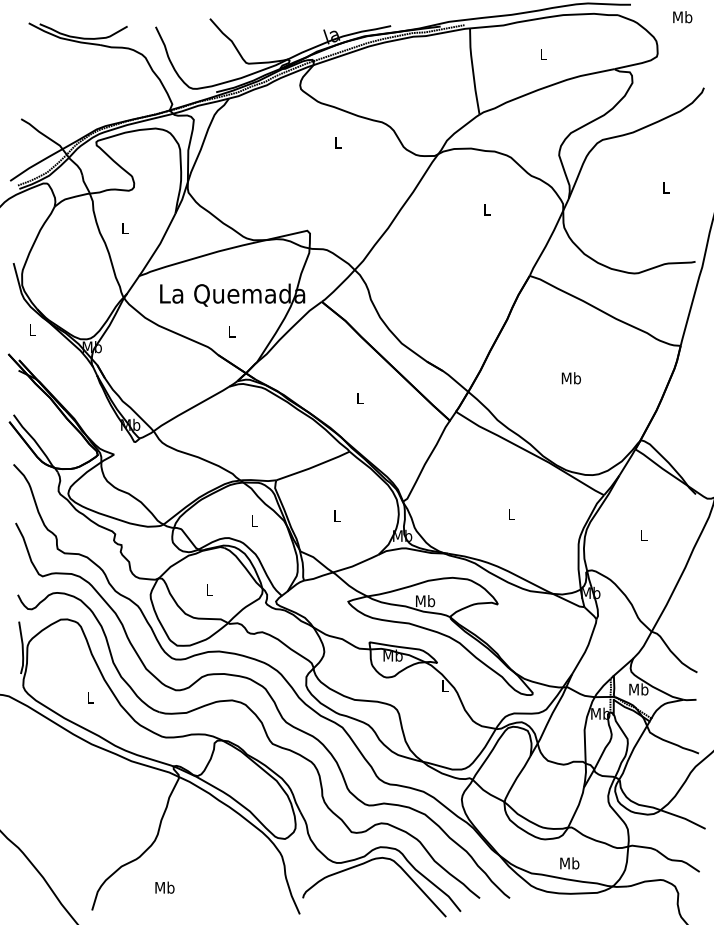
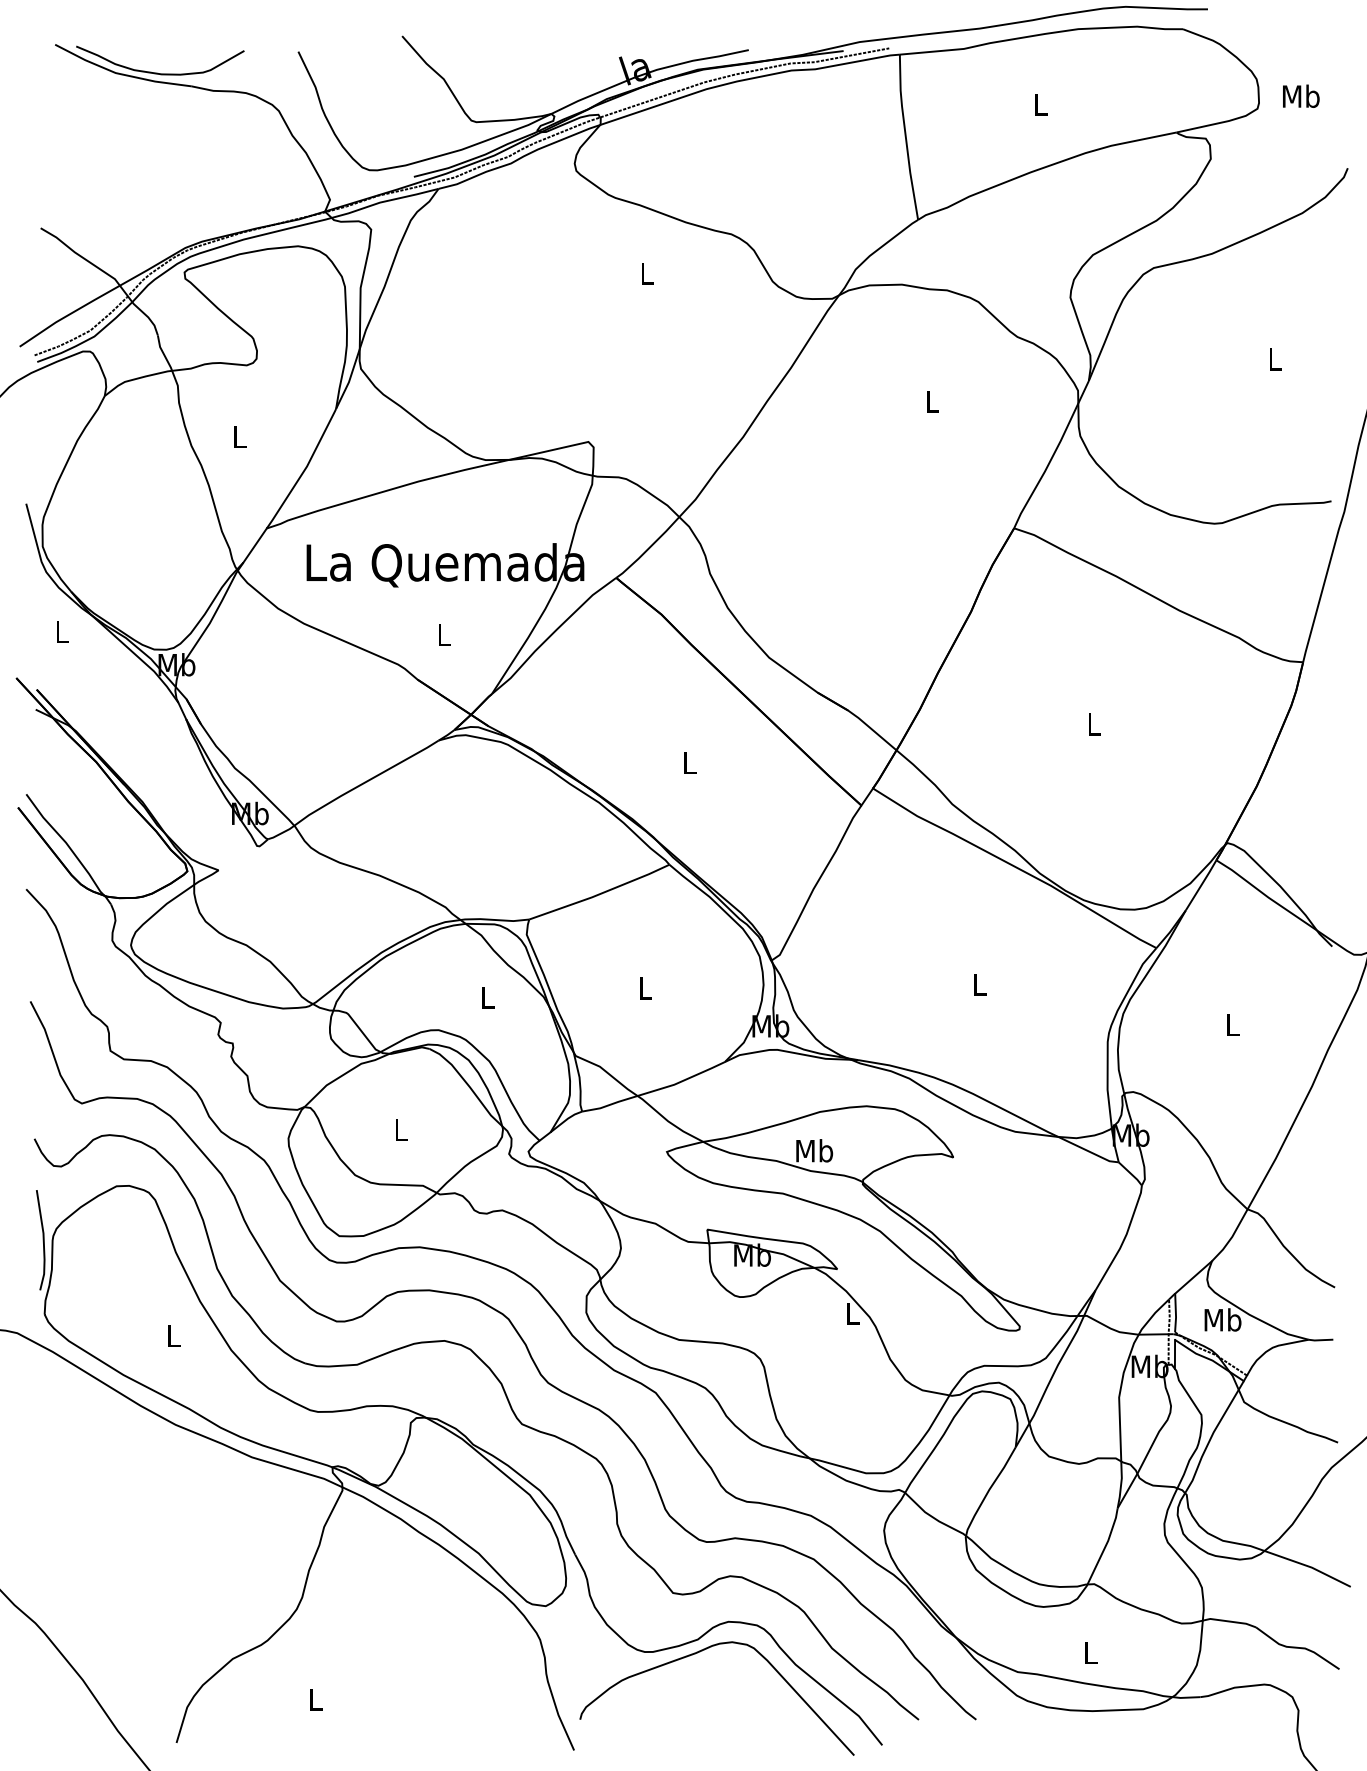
text: (682, 17) -> (1300, 96), moved
text: (570, 378) -> (1092, 724), Mb -> L
text: (569, 863) -> (1090, 1653), Mb -> L
text: (164, 887) -> (315, 1698), Mb -> L

